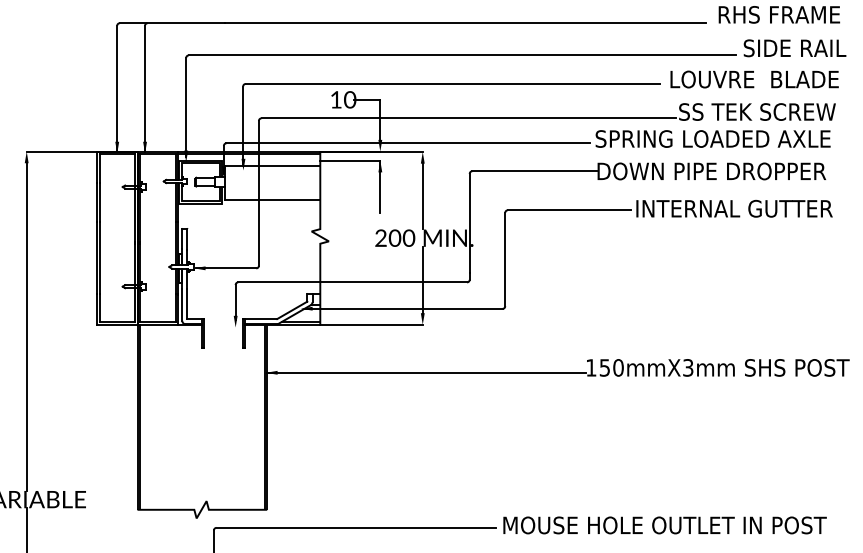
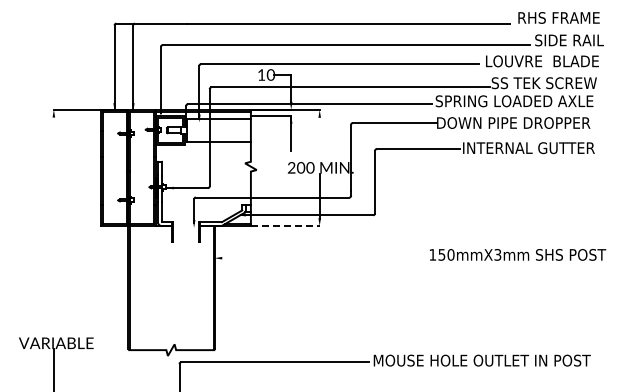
line: (422, 194) -> (319, 138), removed
line: (371, 324) -> (285, 225), solid -> dashed
line: (26, 325) -> (53, 226), removed
line: (426, 373) -> (322, 258), removed

